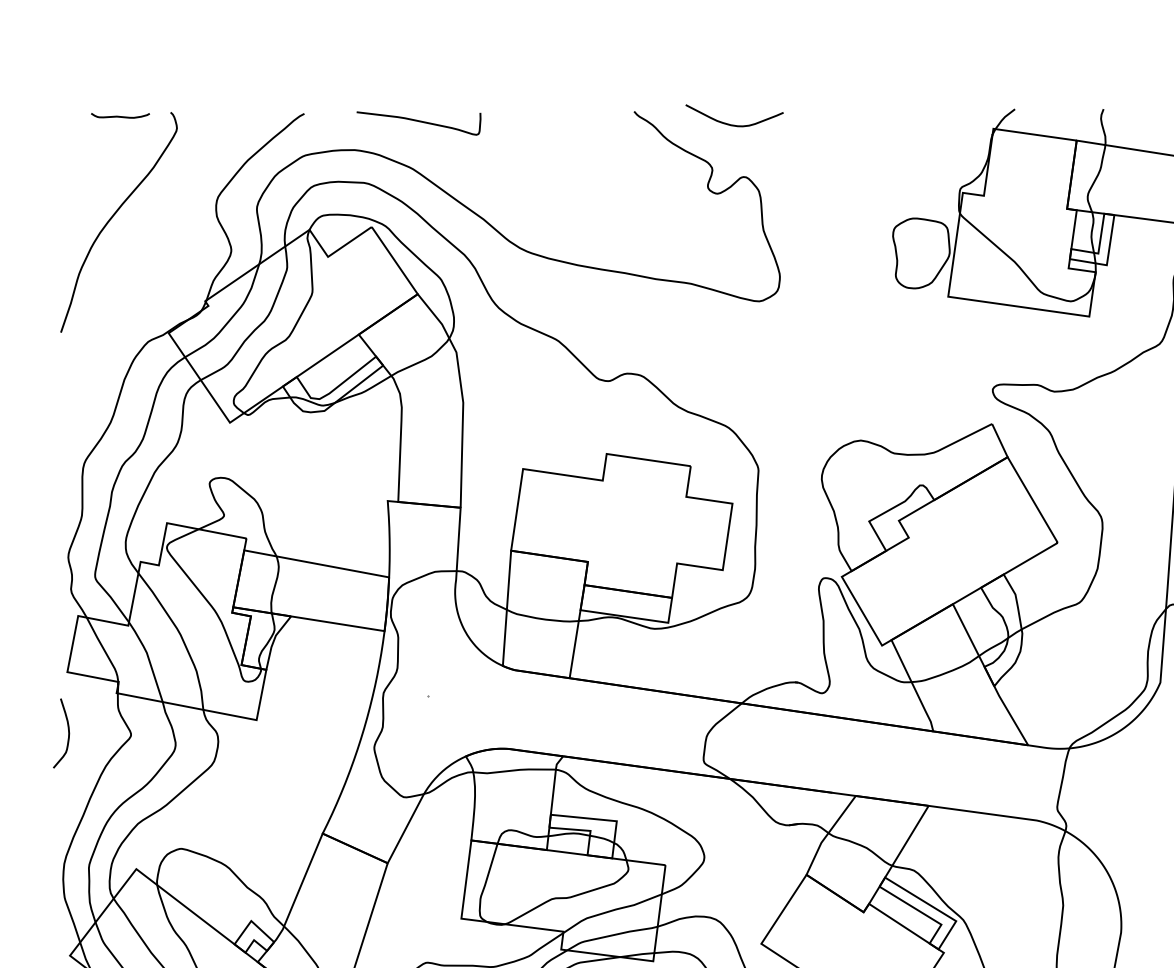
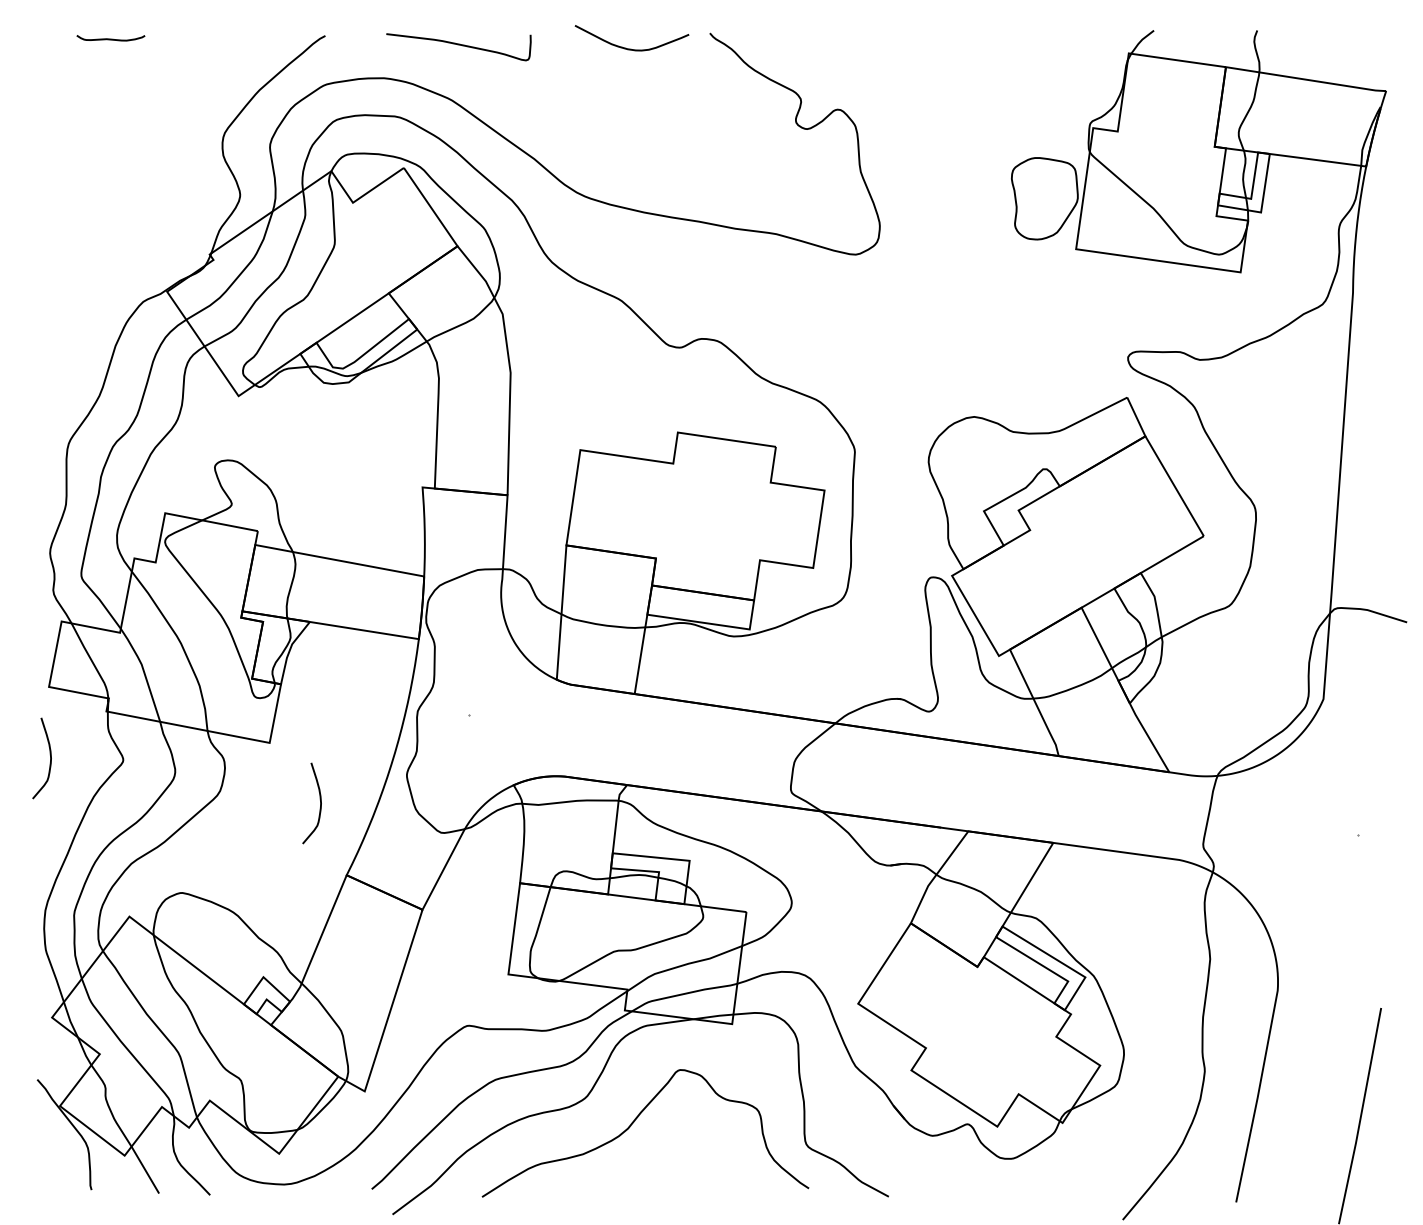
curve: (734, 124) -> (631, 48), moved
curve: (113, 217) -> (102, 156), removed
curve: (299, 768) -> (319, 799), added

